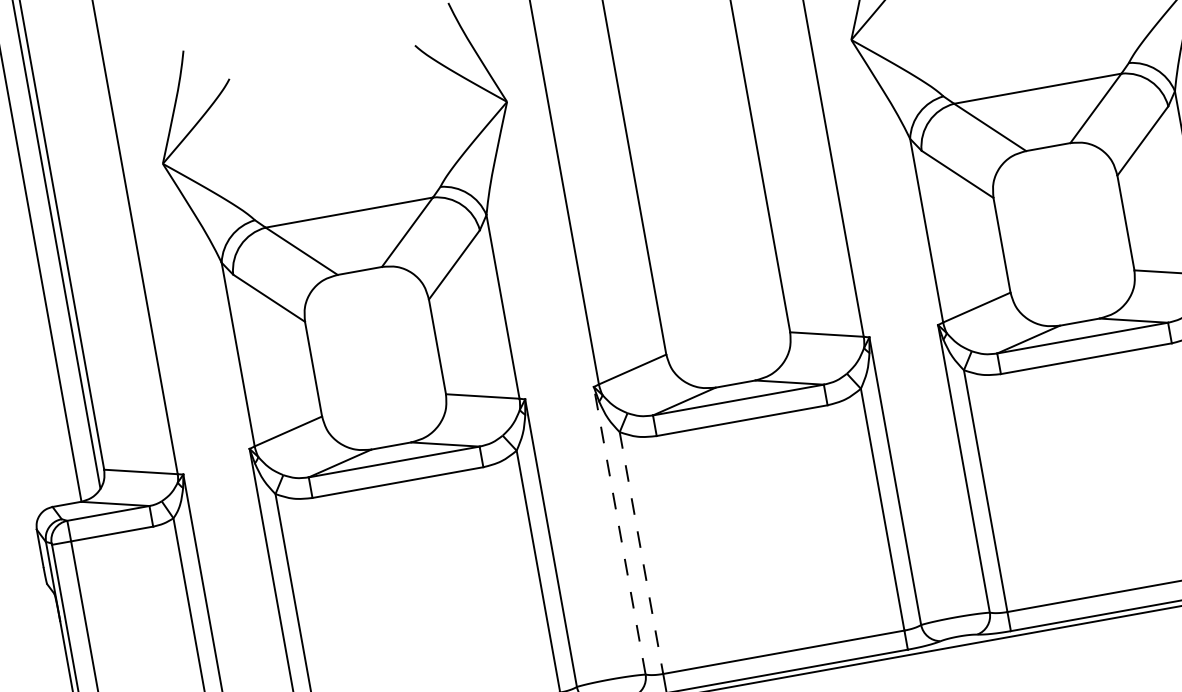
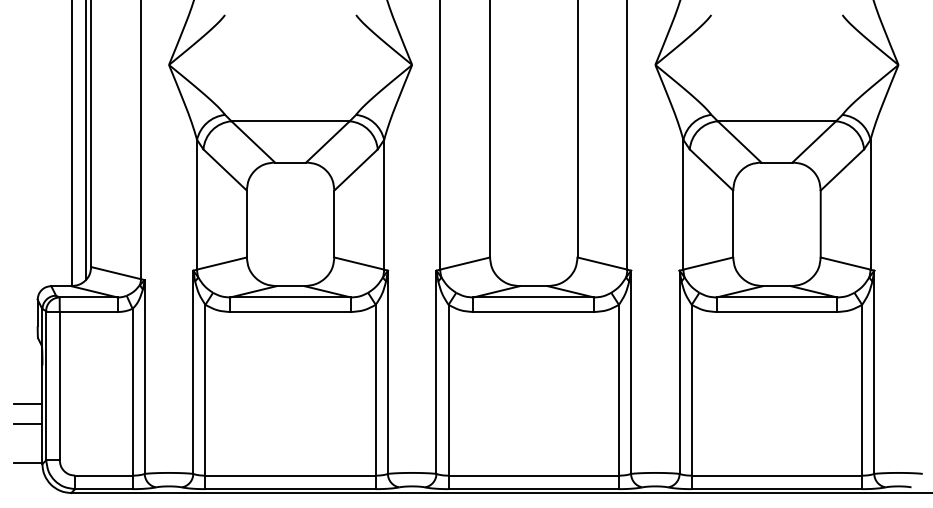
line: (619, 531) -> (436, 372), dashed -> solid
line: (641, 553) -> (448, 390), dashed -> solid
line: (49, 680) -> (27, 404), added

